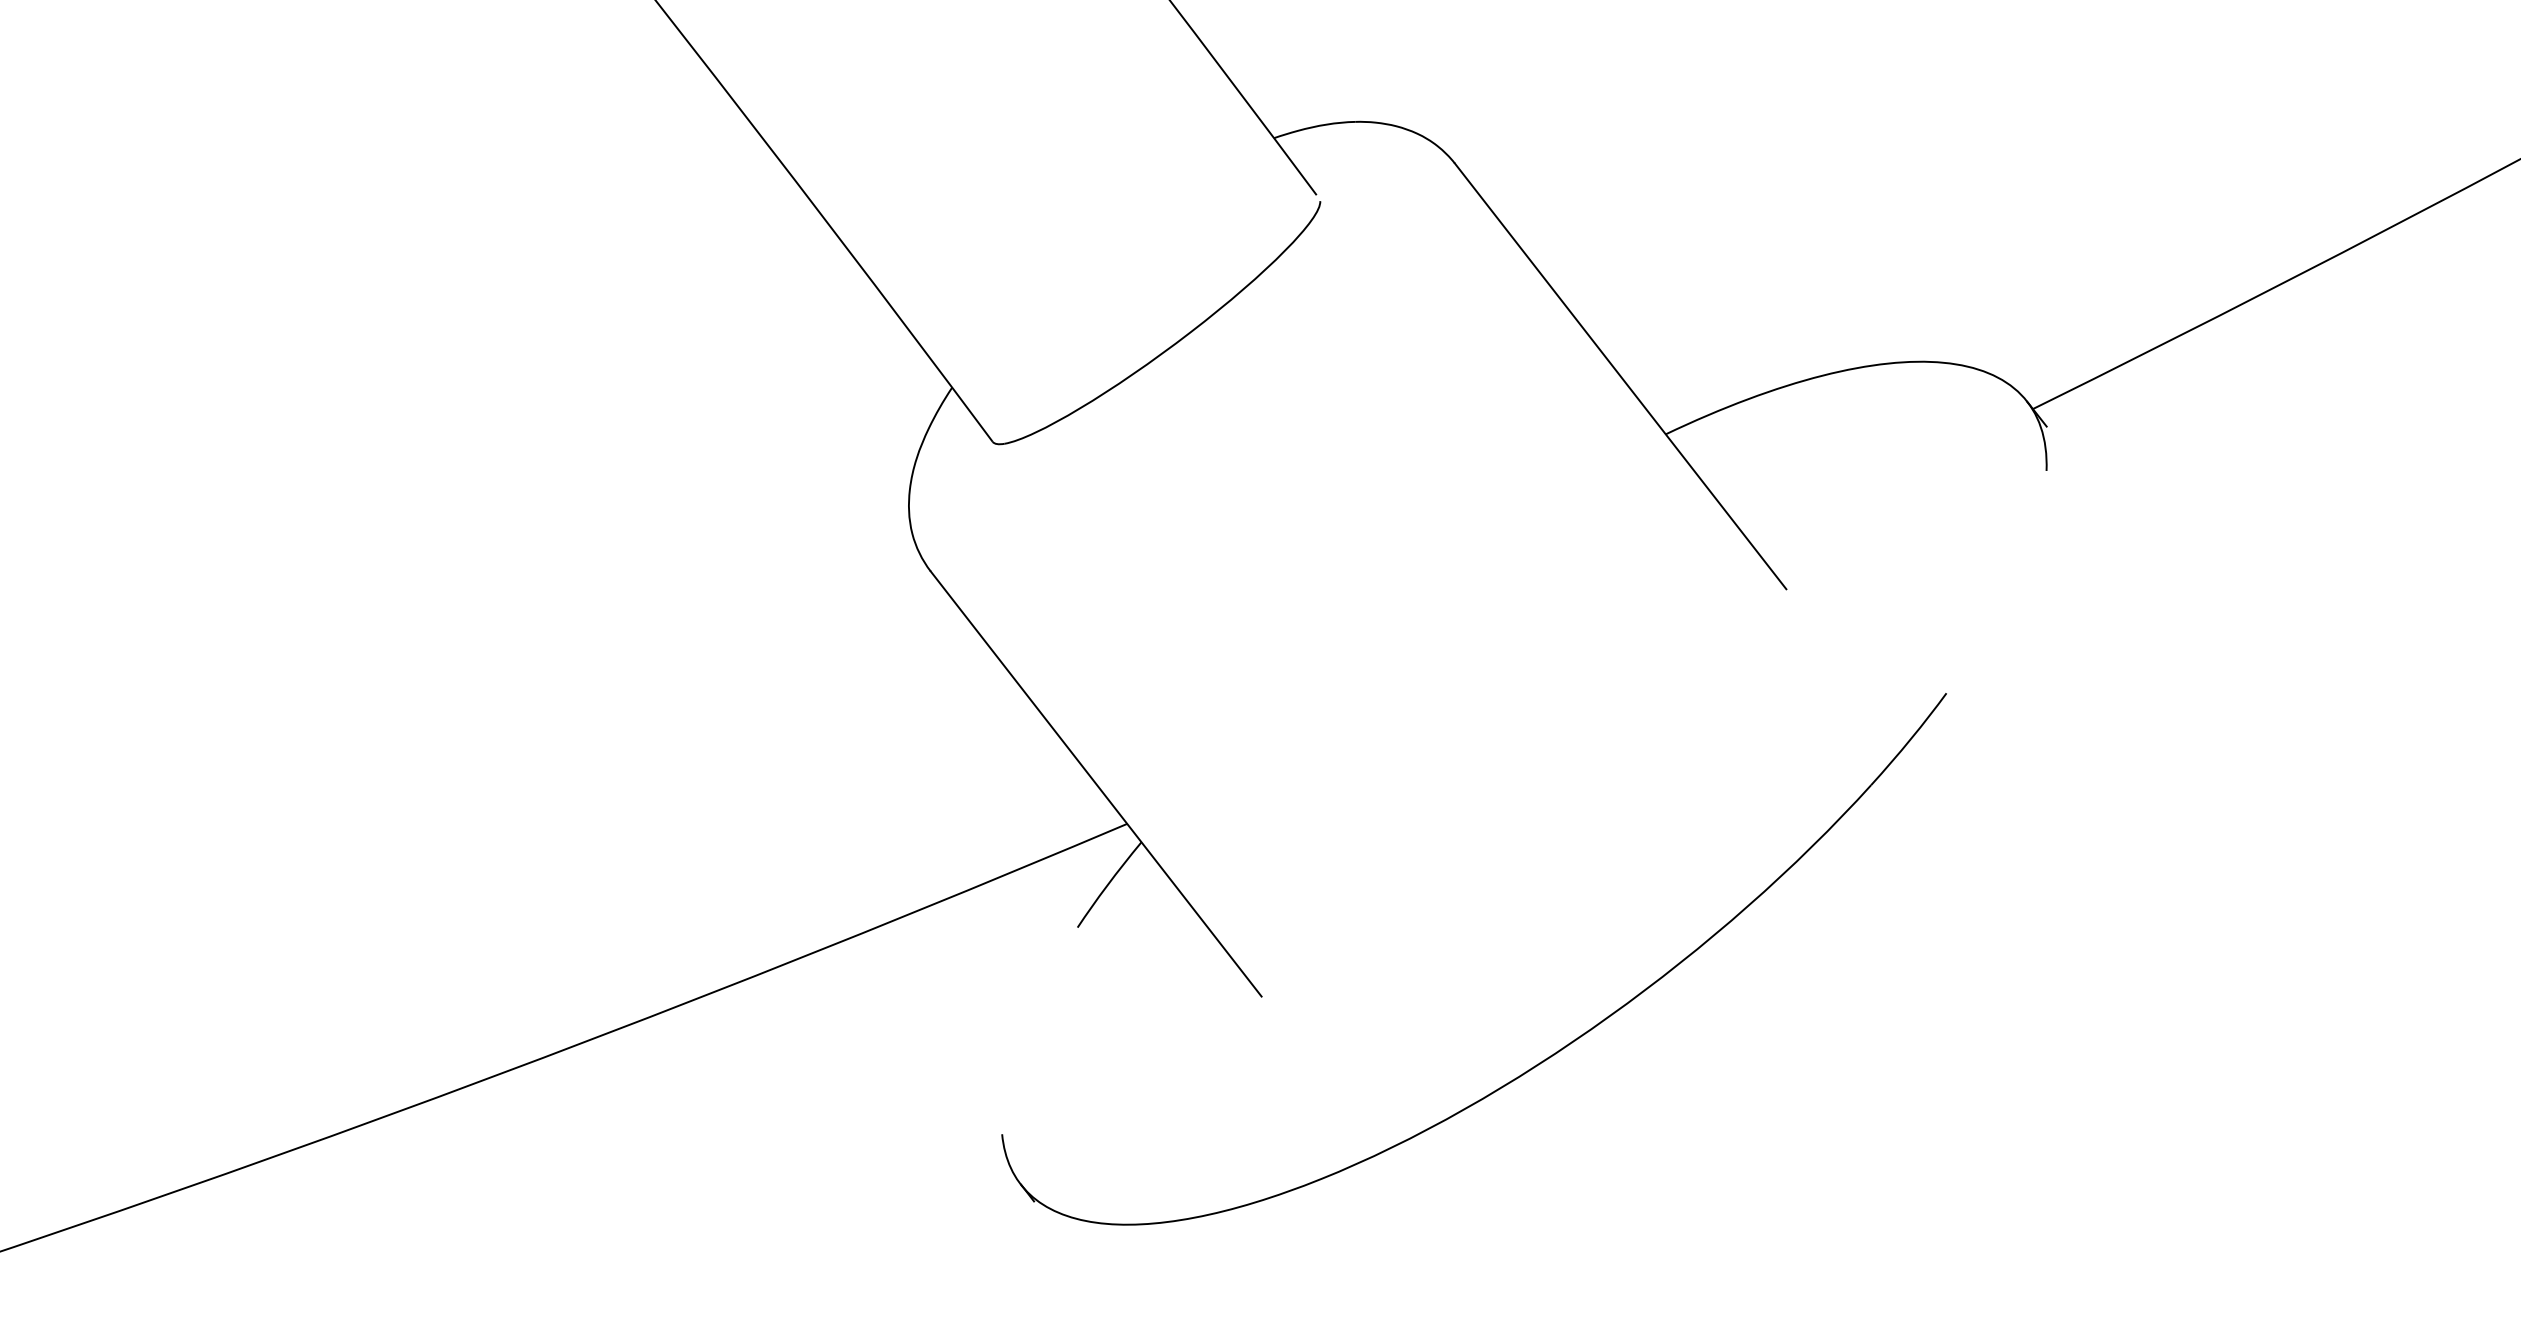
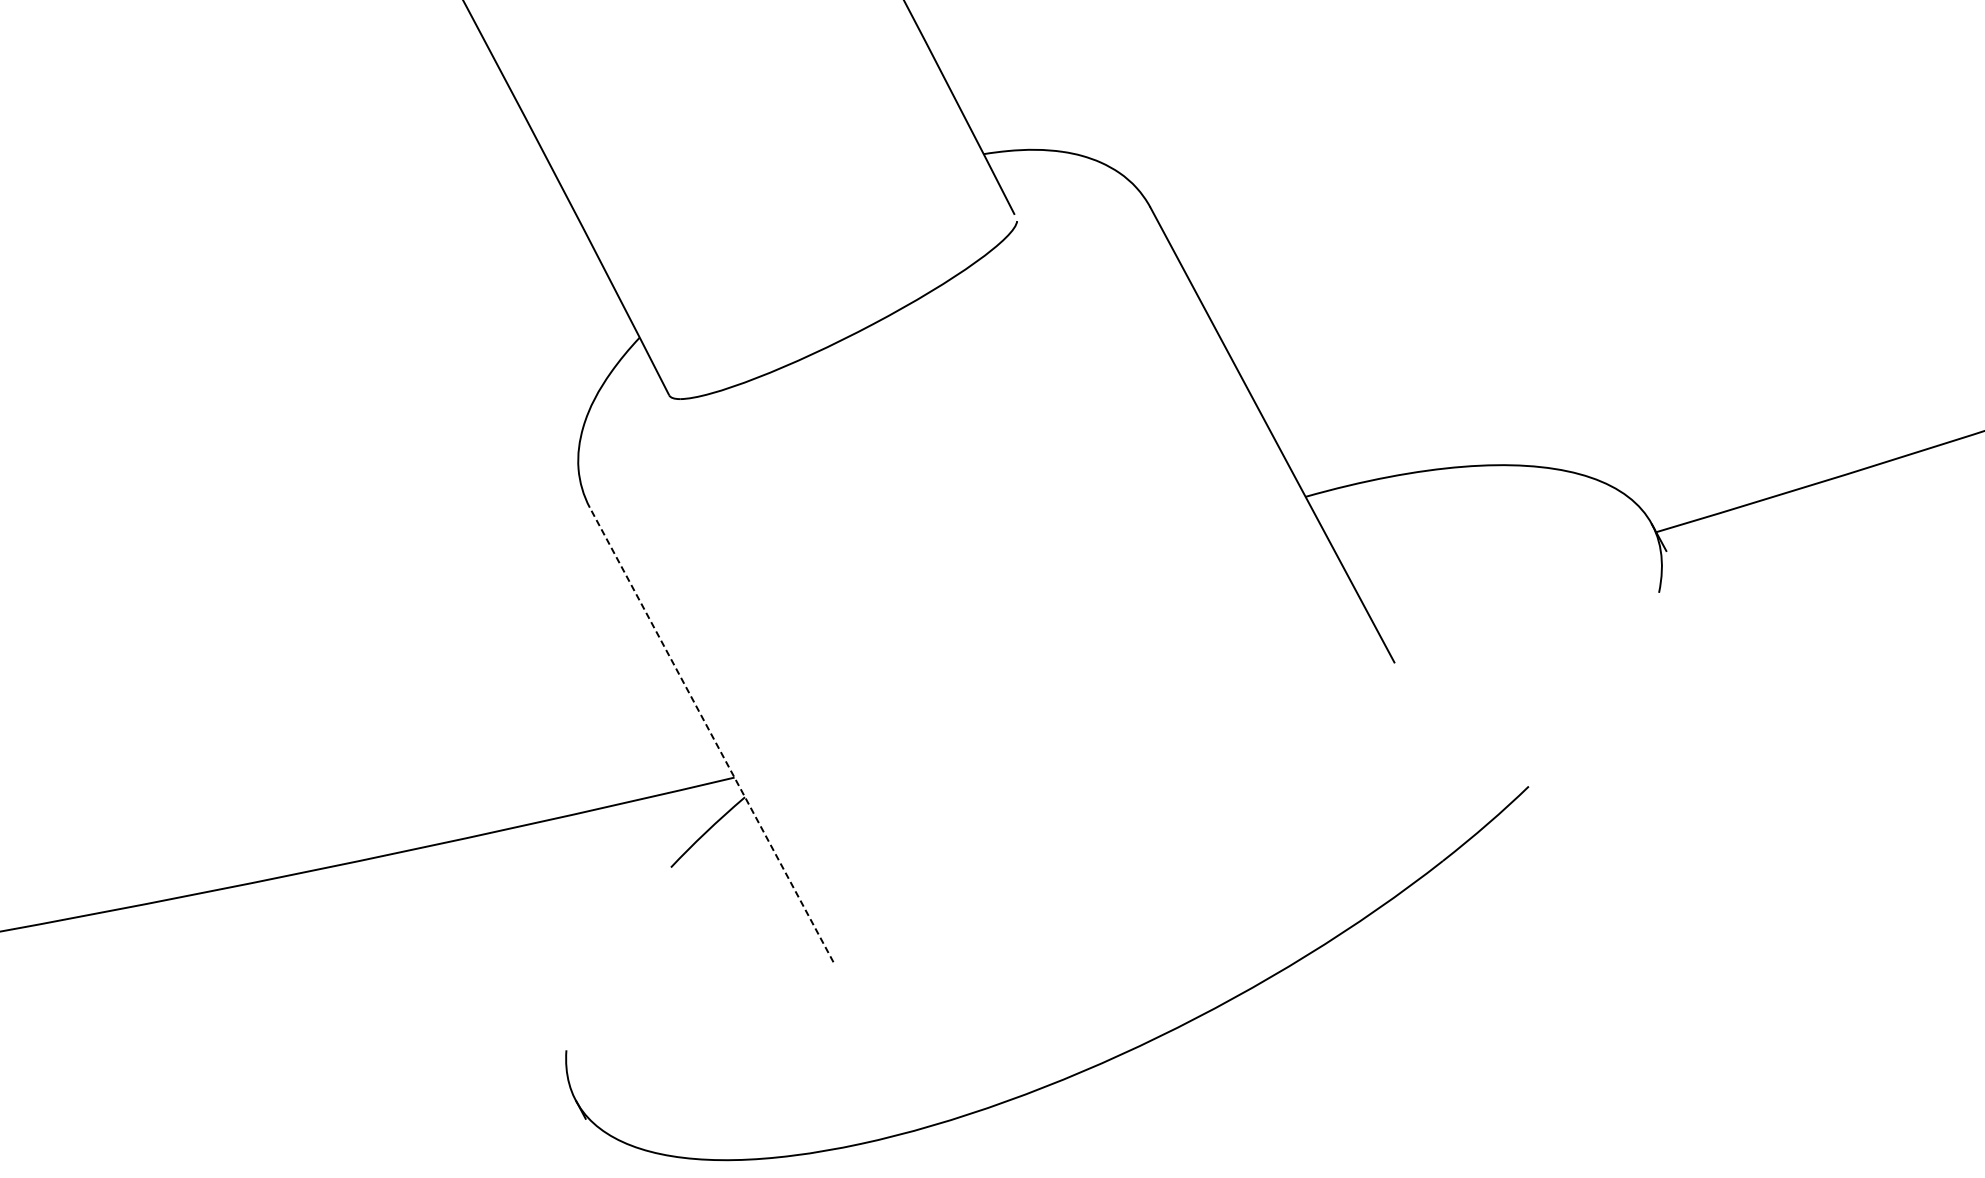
line: (1095, 783) -> (711, 734), solid -> dashed

